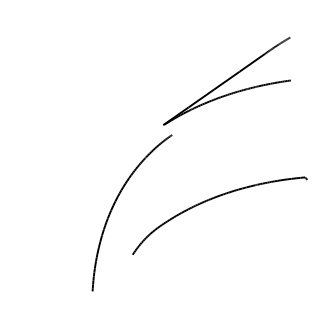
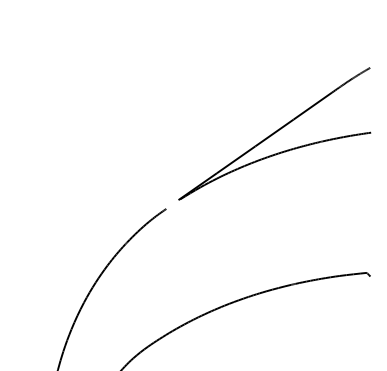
part: (226, 81) -> (273, 134), moved

